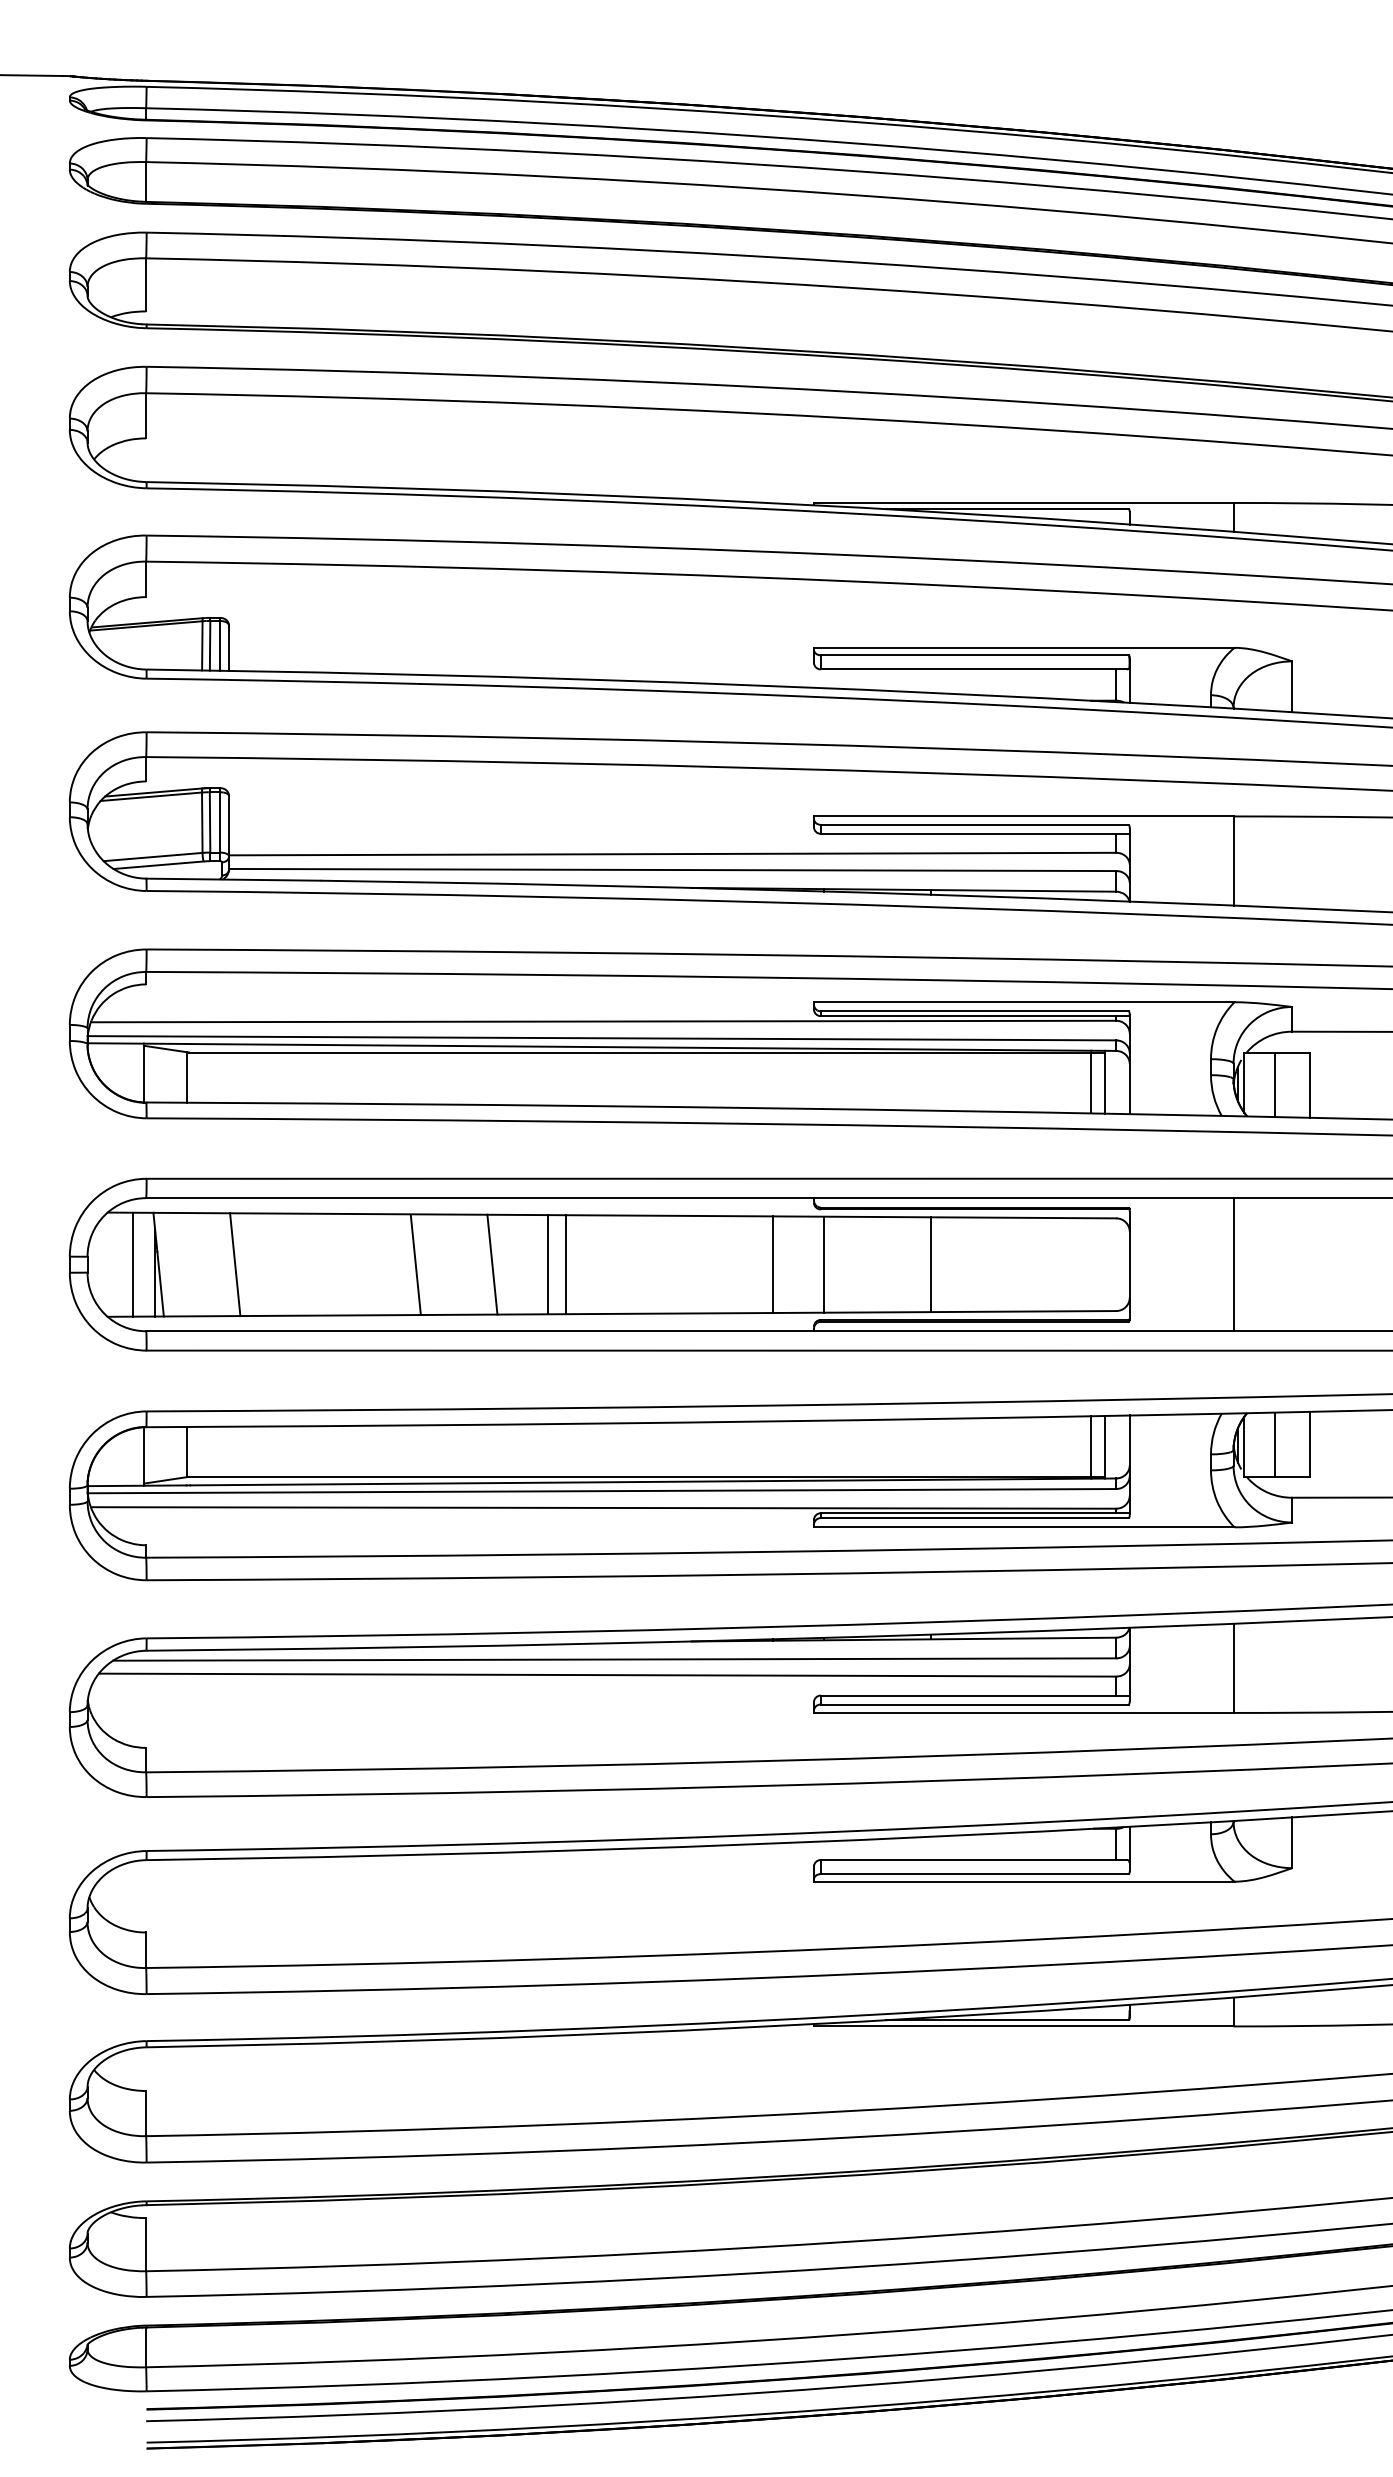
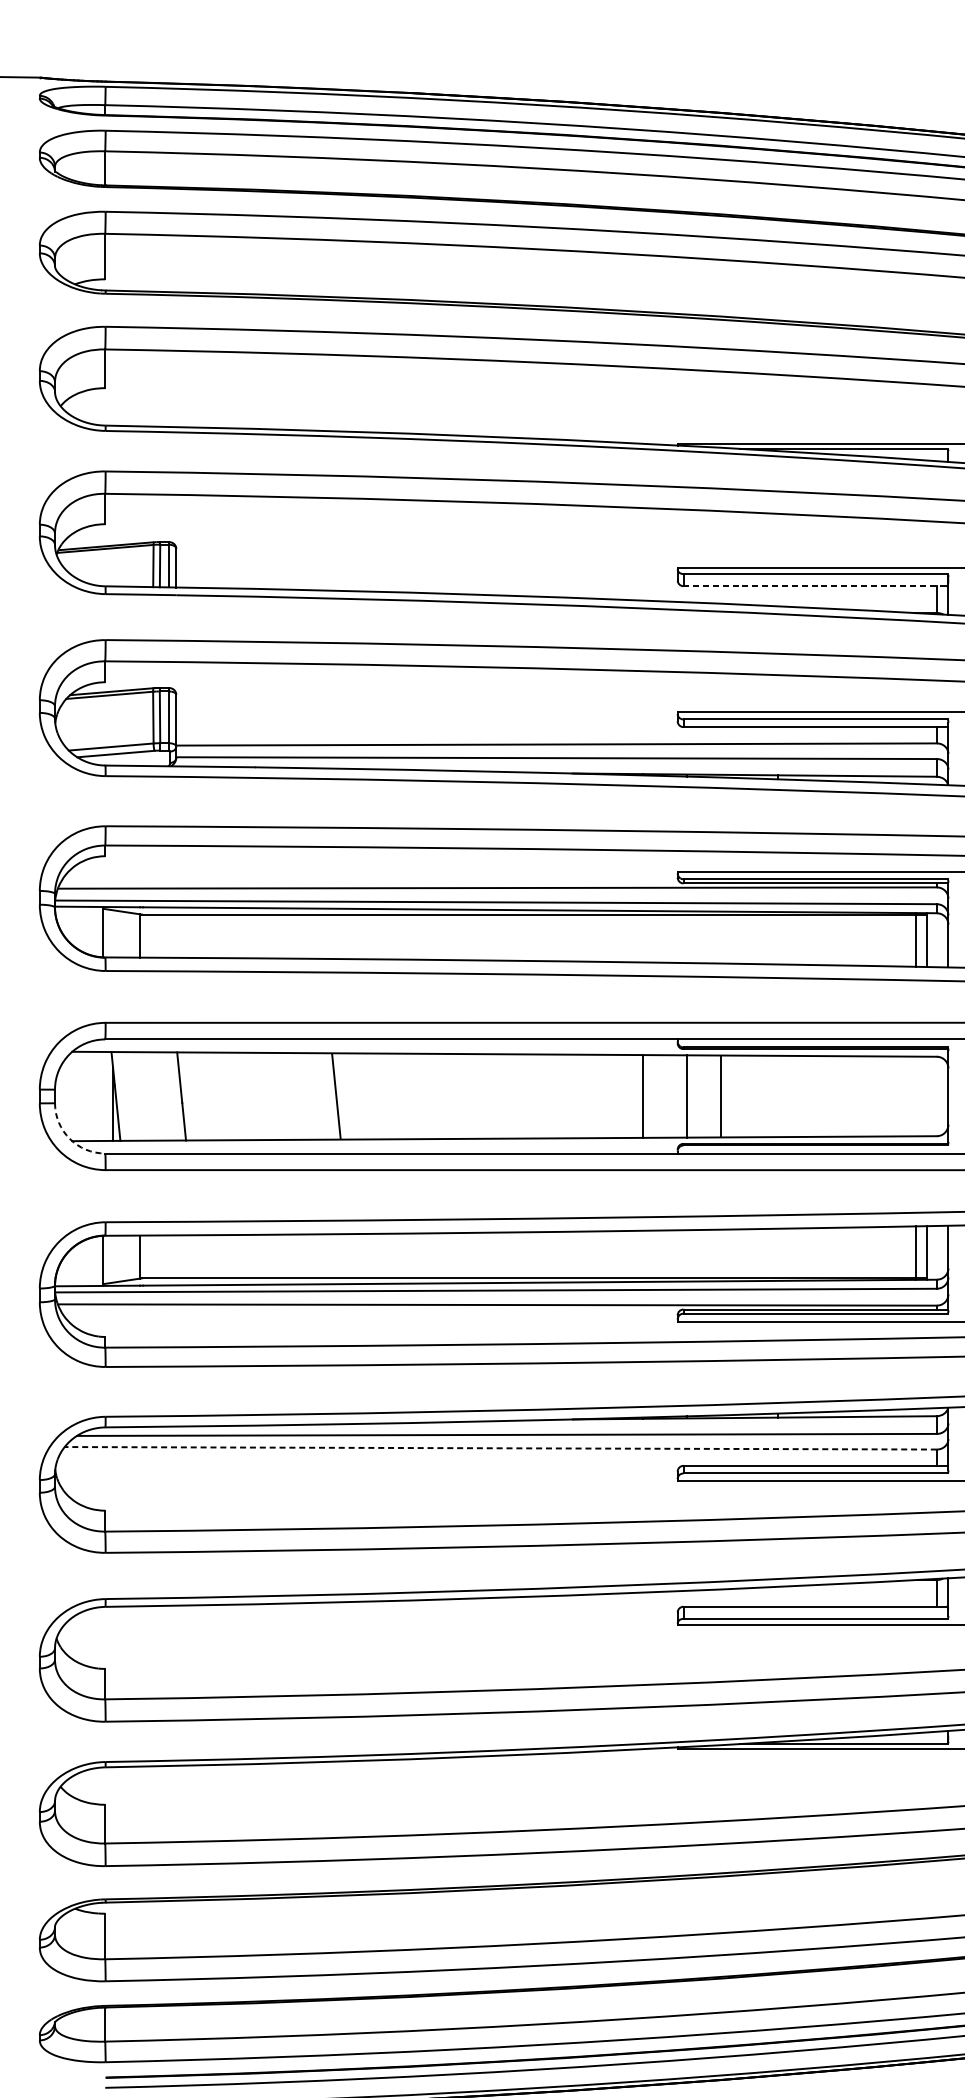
line: (973, 669) -> (814, 586), solid -> dashed
line: (132, 1264) -> (93, 1096), removed
line: (492, 1264) -> (402, 1096), removed
line: (547, 1264) -> (449, 1096), removed
line: (565, 1264) -> (464, 1096), removed
line: (931, 1264) -> (721, 1096), moved
arc: (104, 1314) -> (69, 1139), solid -> dashed
line: (607, 1675) -> (500, 1448), solid -> dashed

